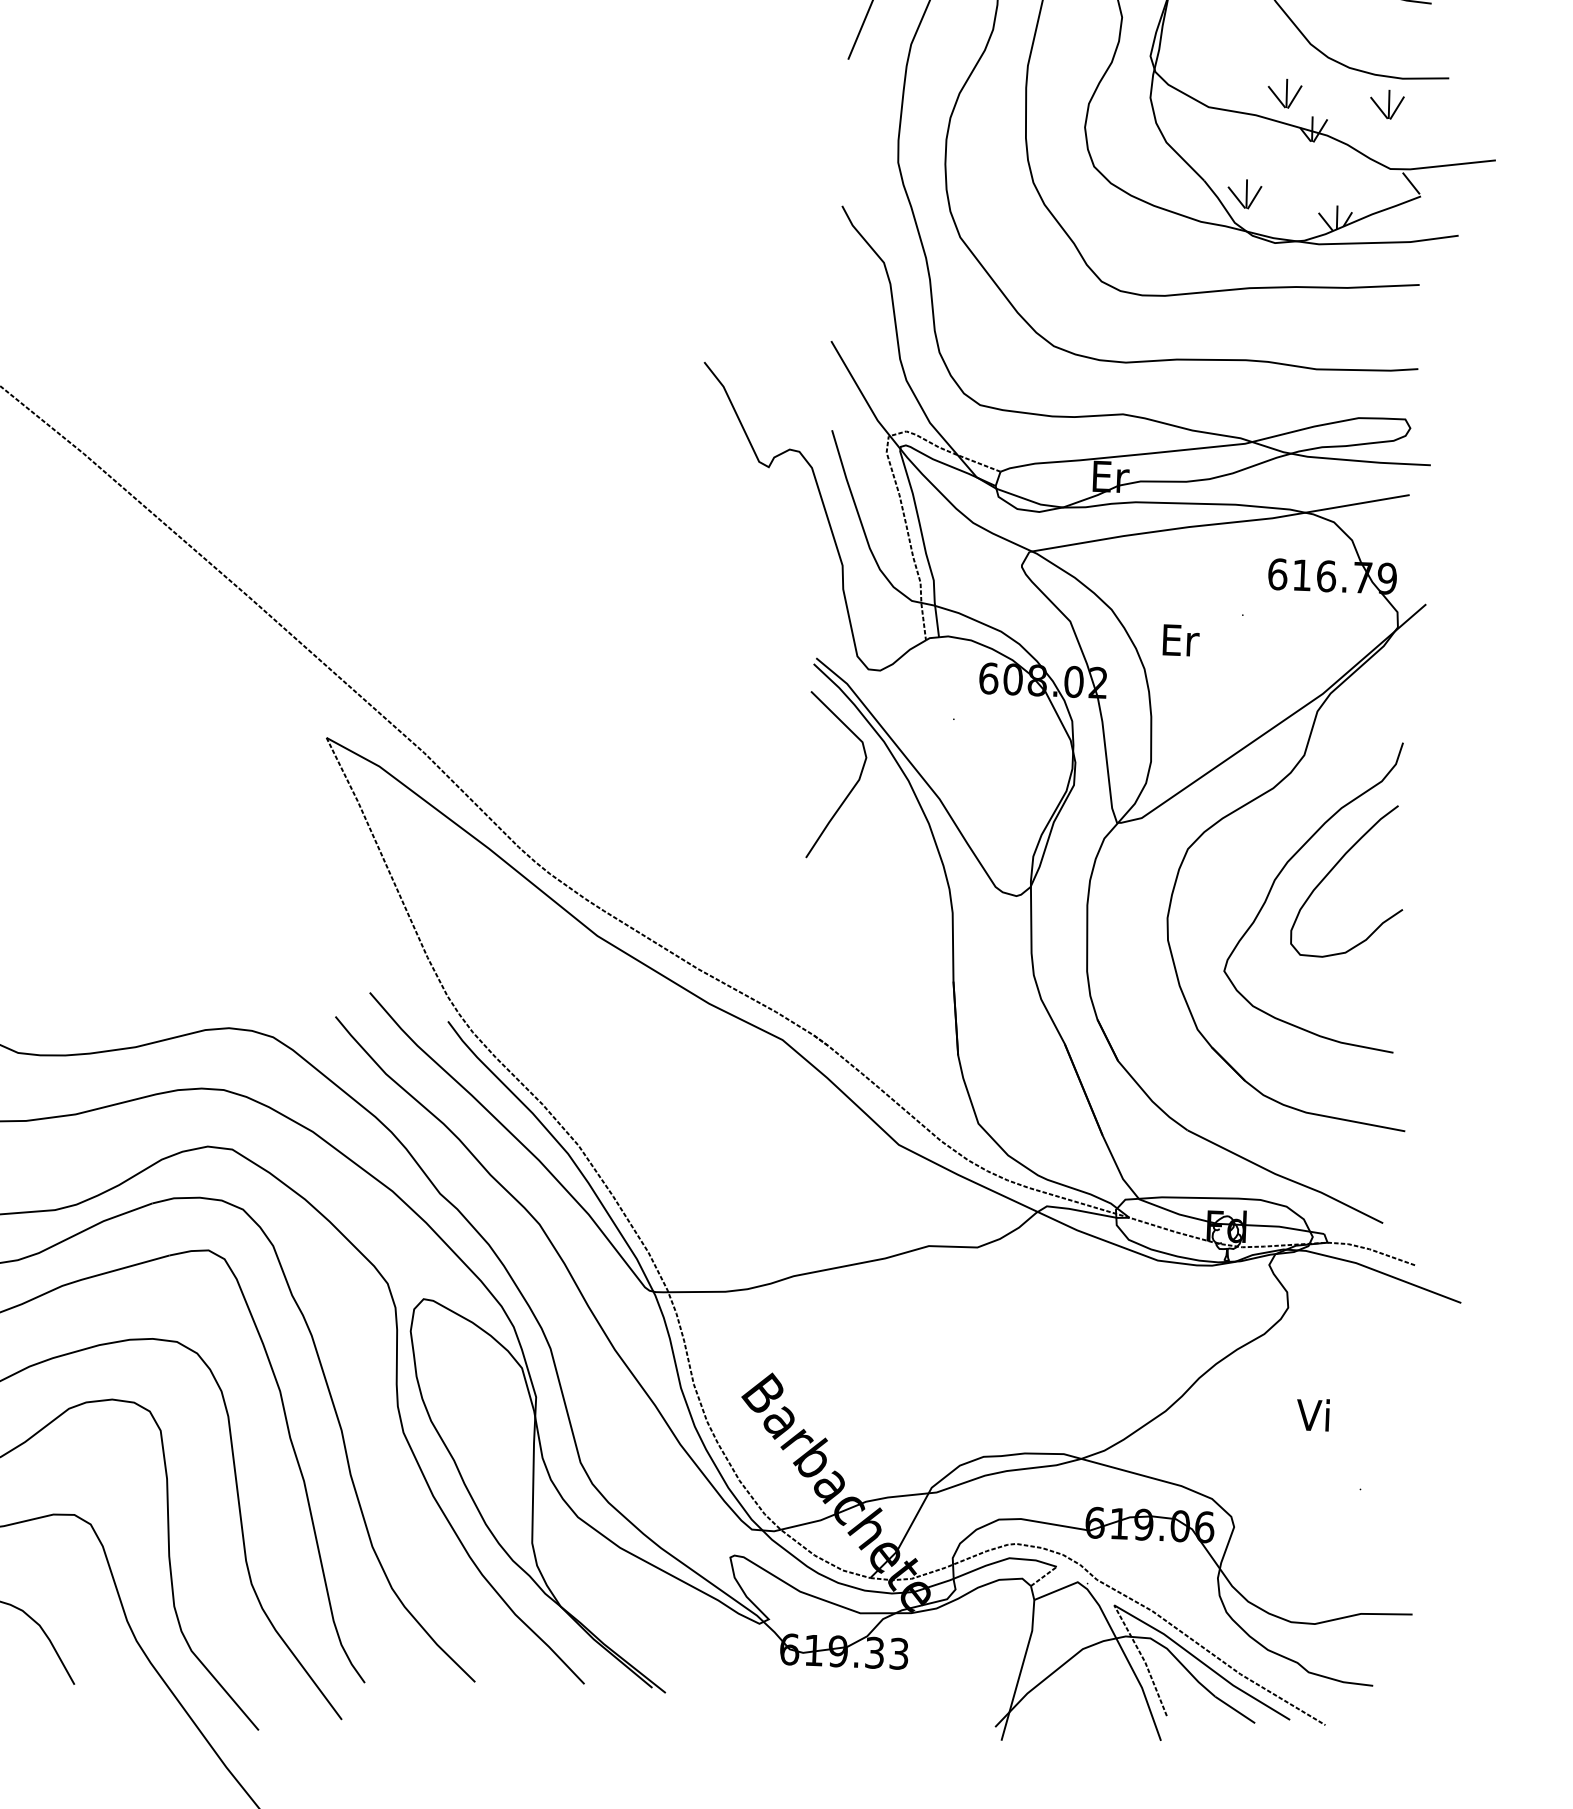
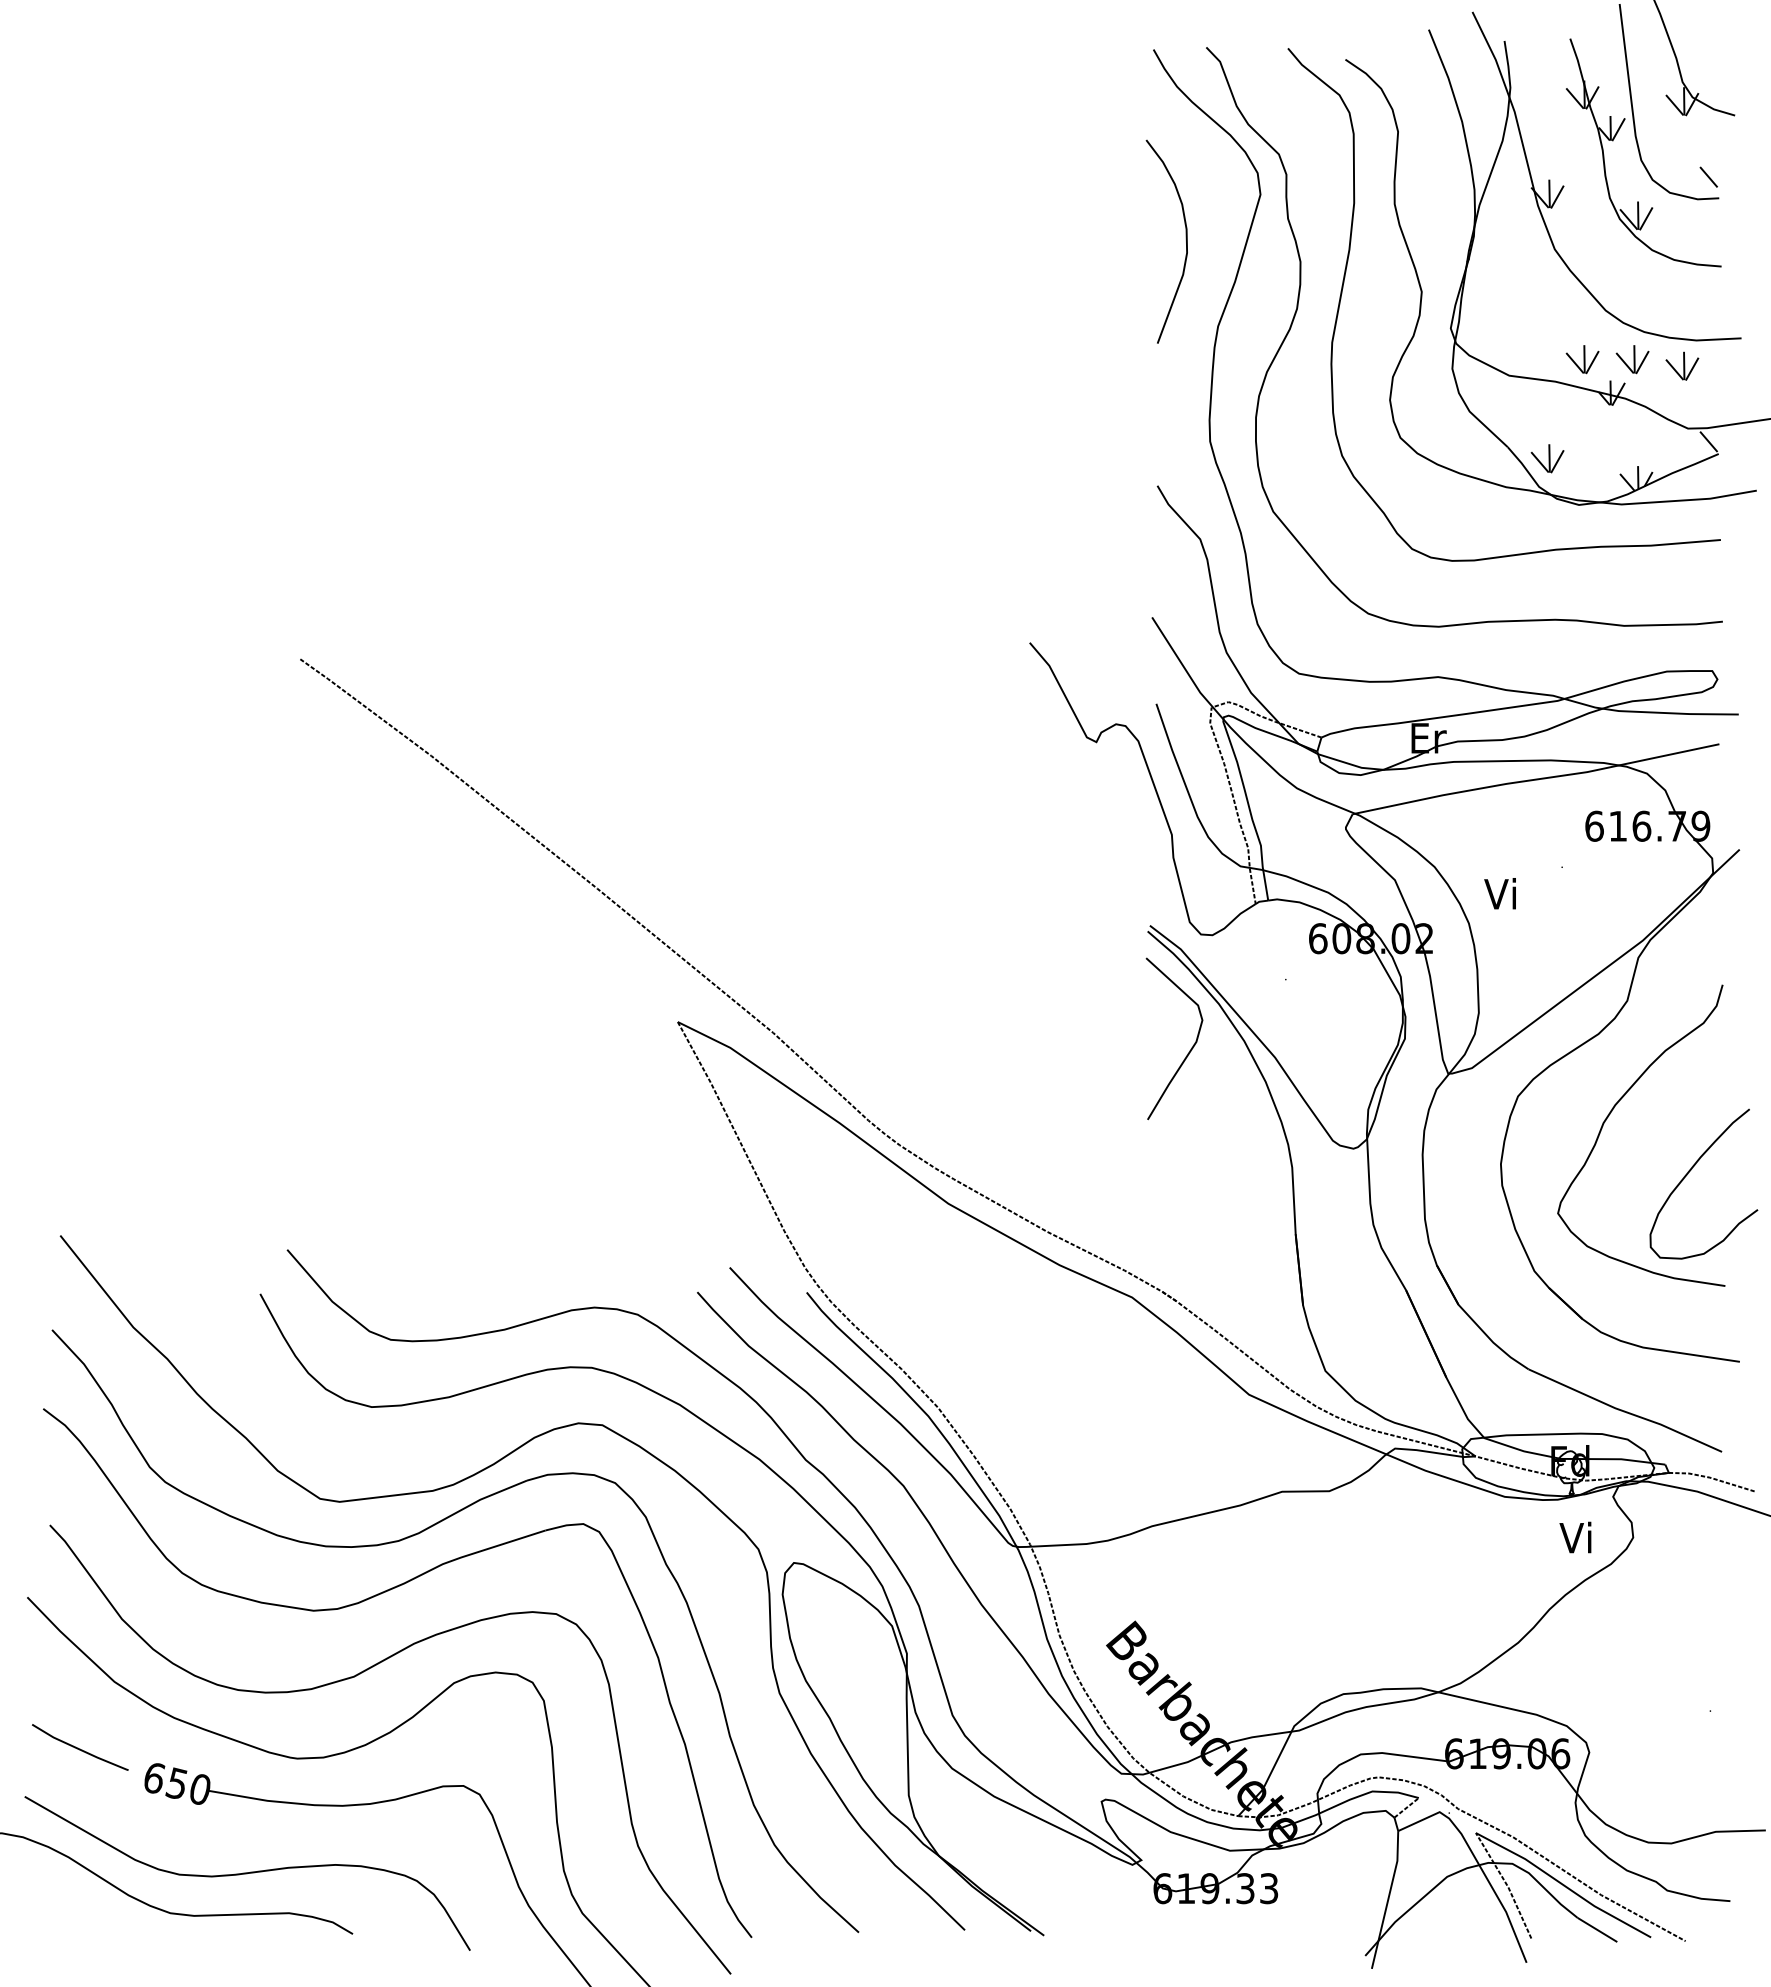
part: (1336, 95) -> (1632, 359), added
text: (1180, 639) -> (1502, 893), Er -> Vi
curve: (1336, 866) -> (1691, 1170), moved
text: (1313, 1414) -> (1575, 1537), moved

